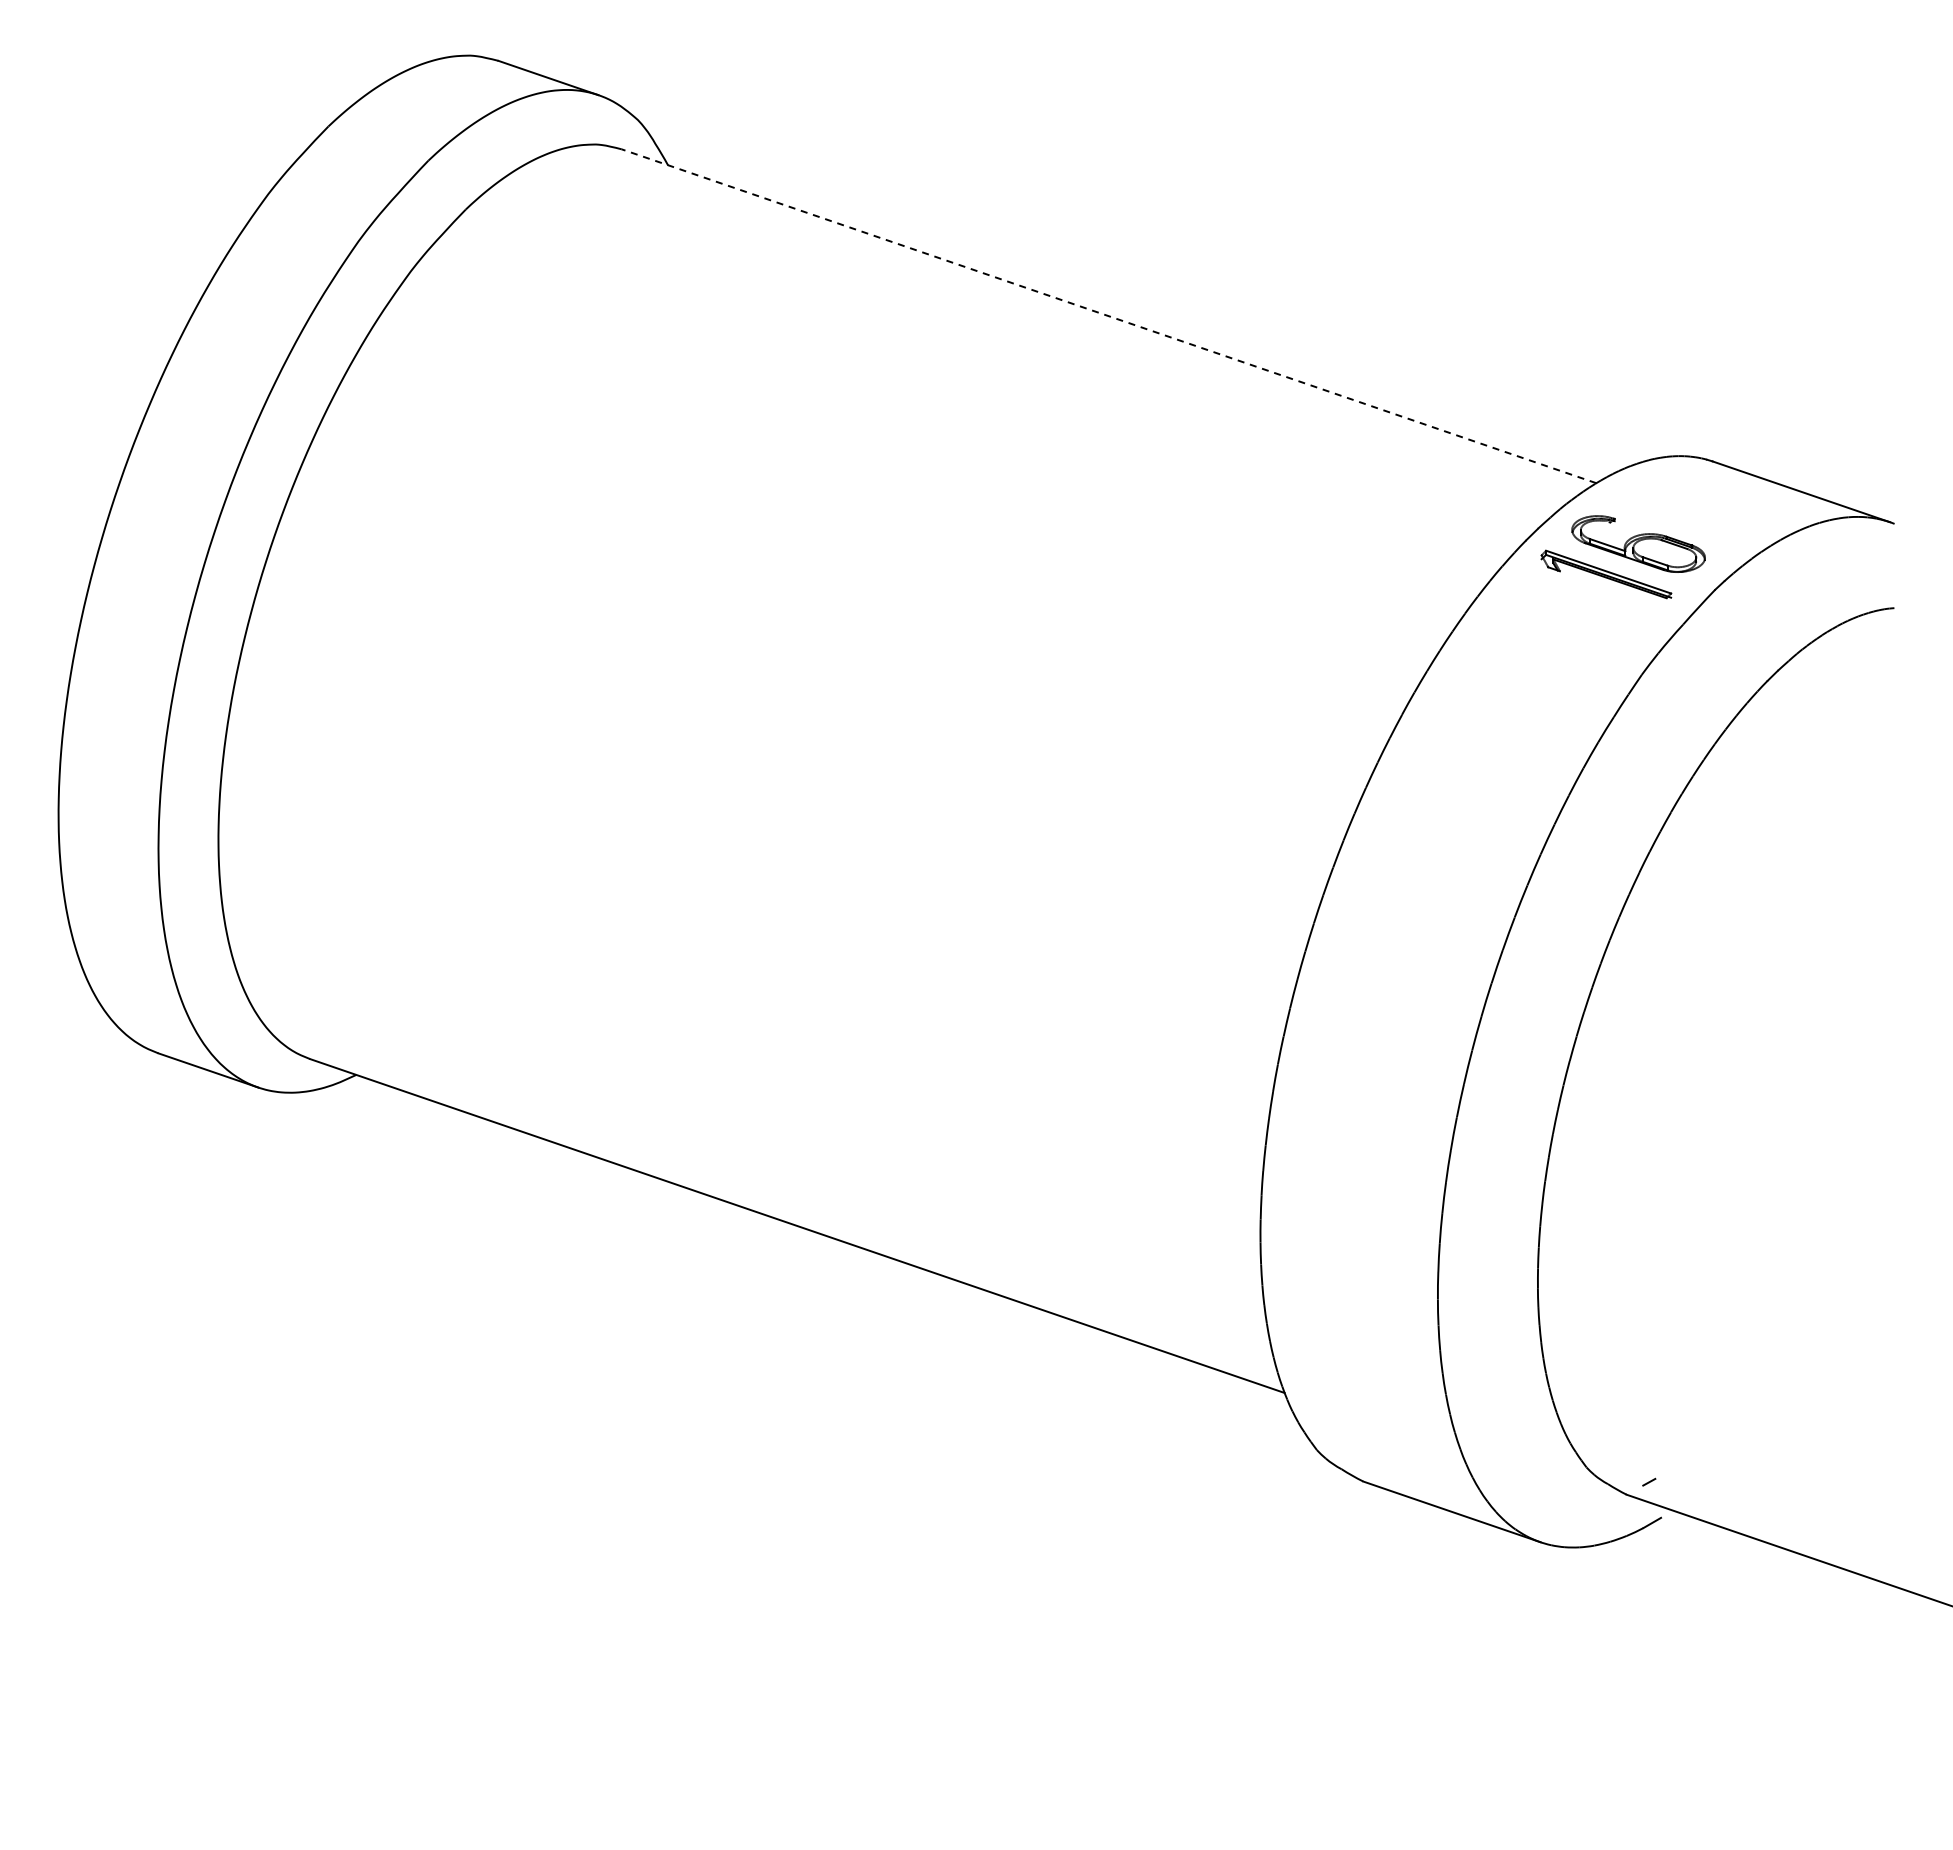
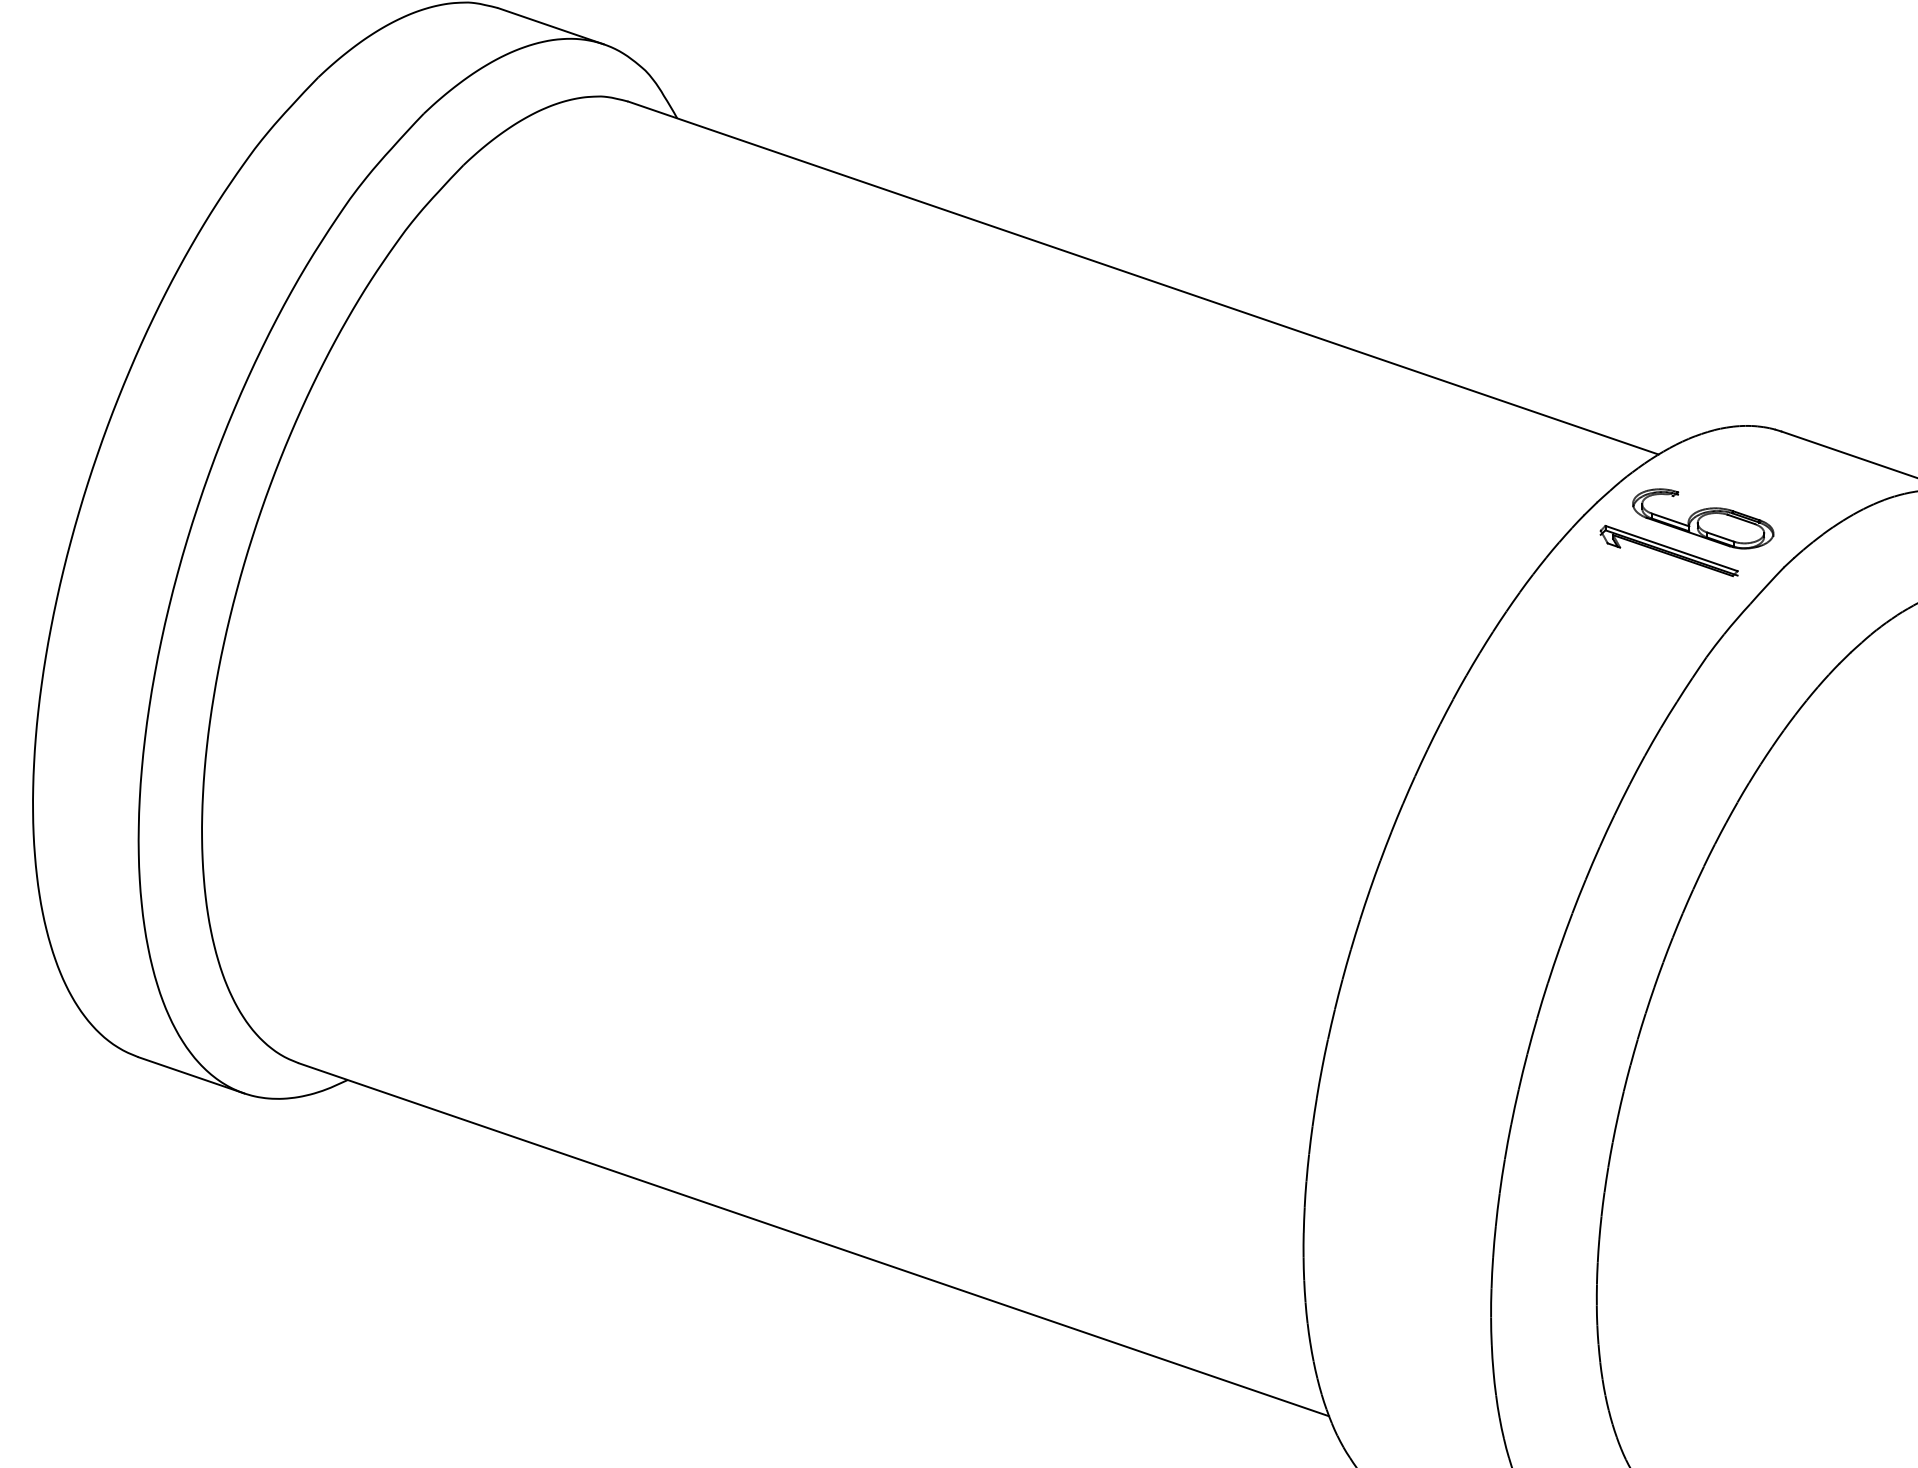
line: (1108, 316) -> (1142, 278), dashed -> solid

